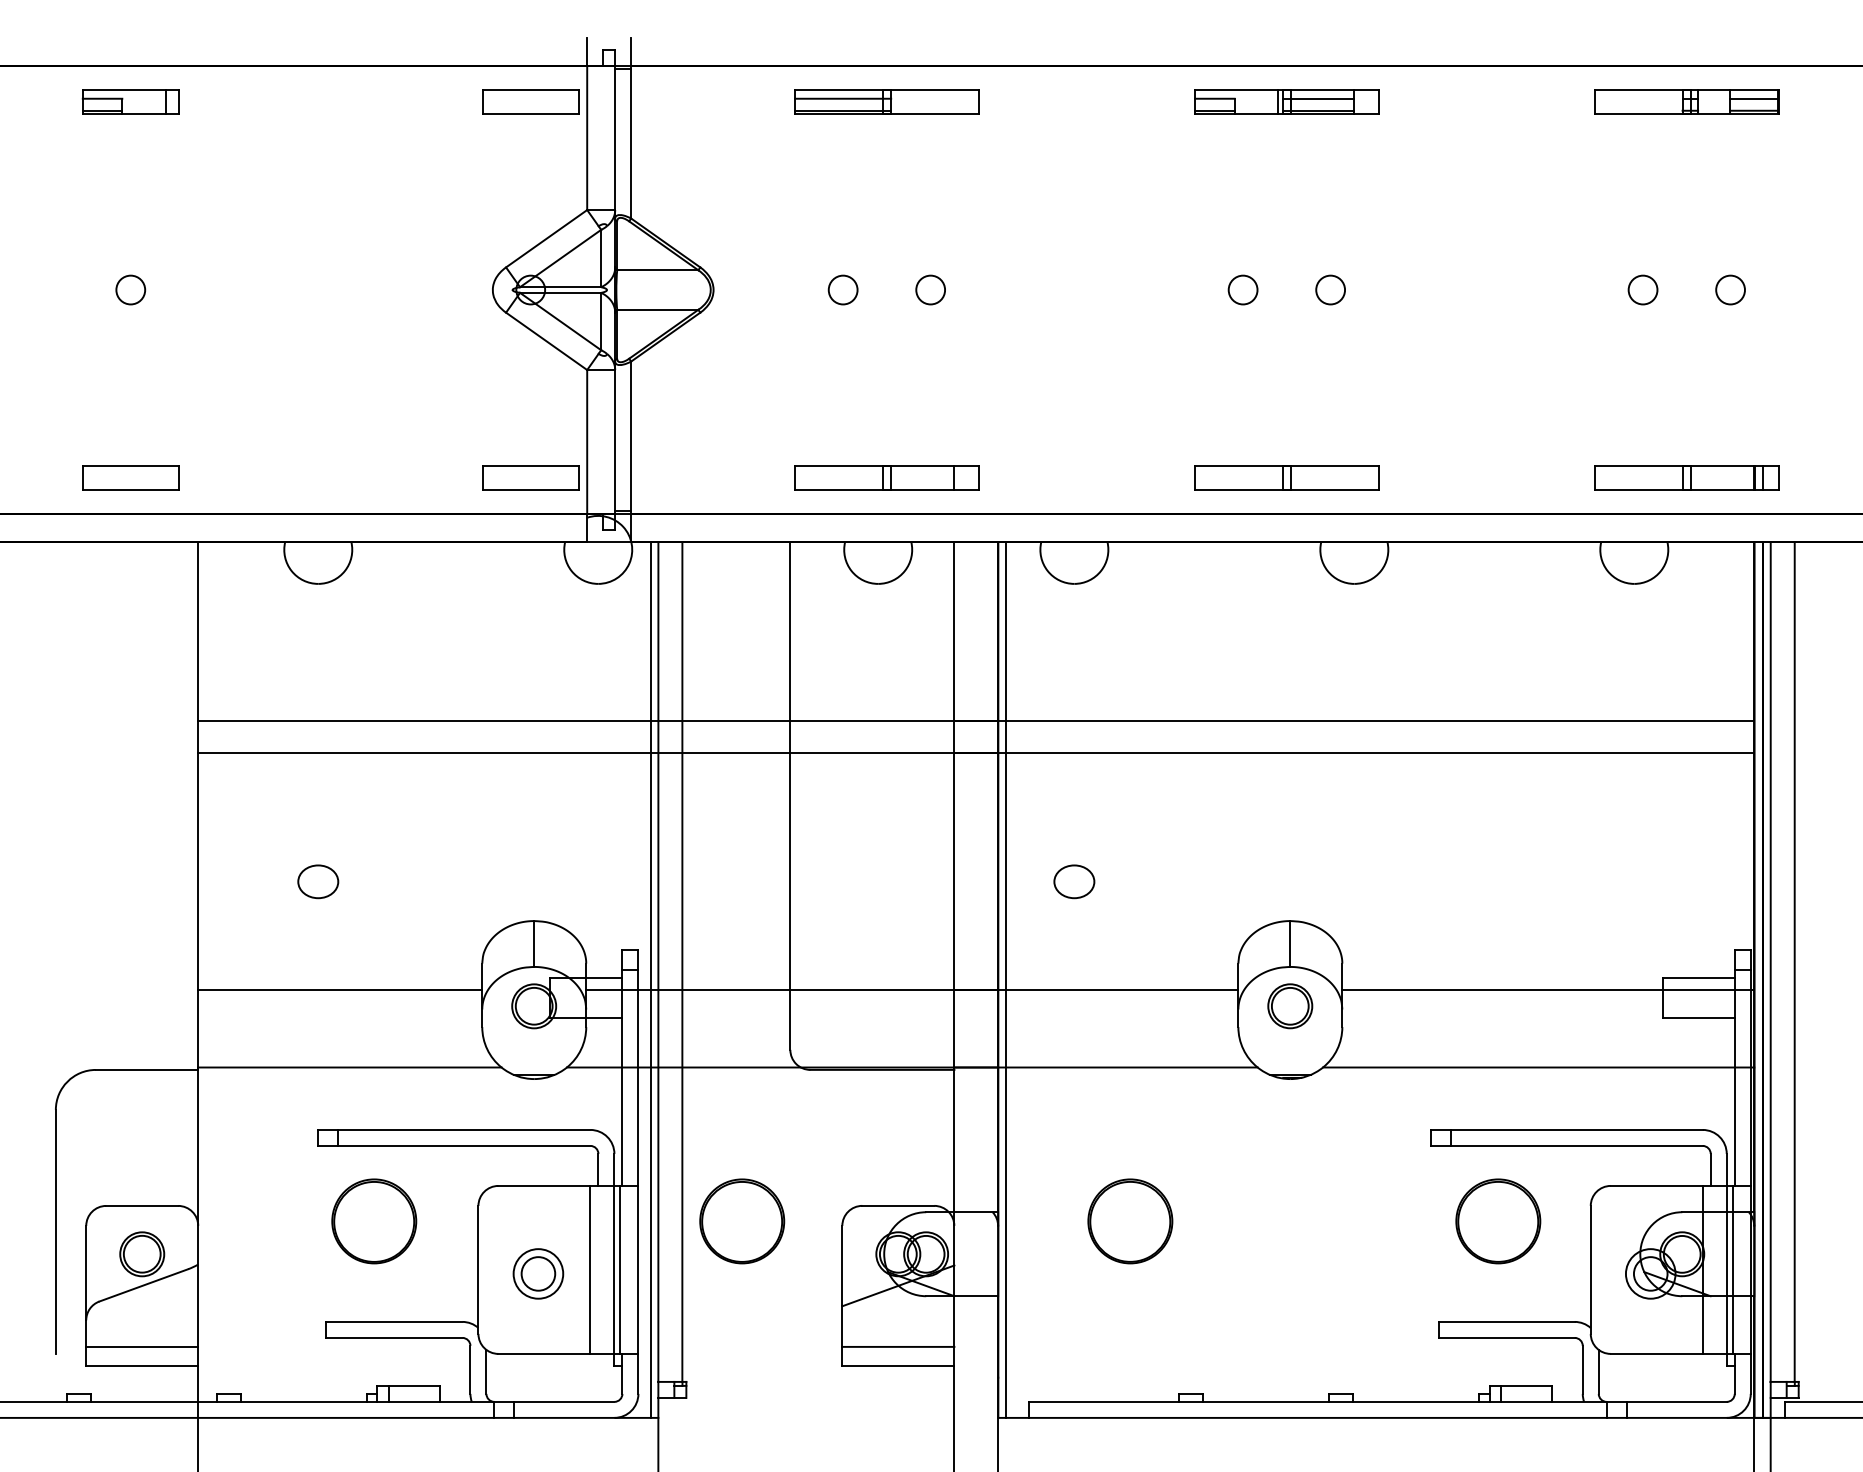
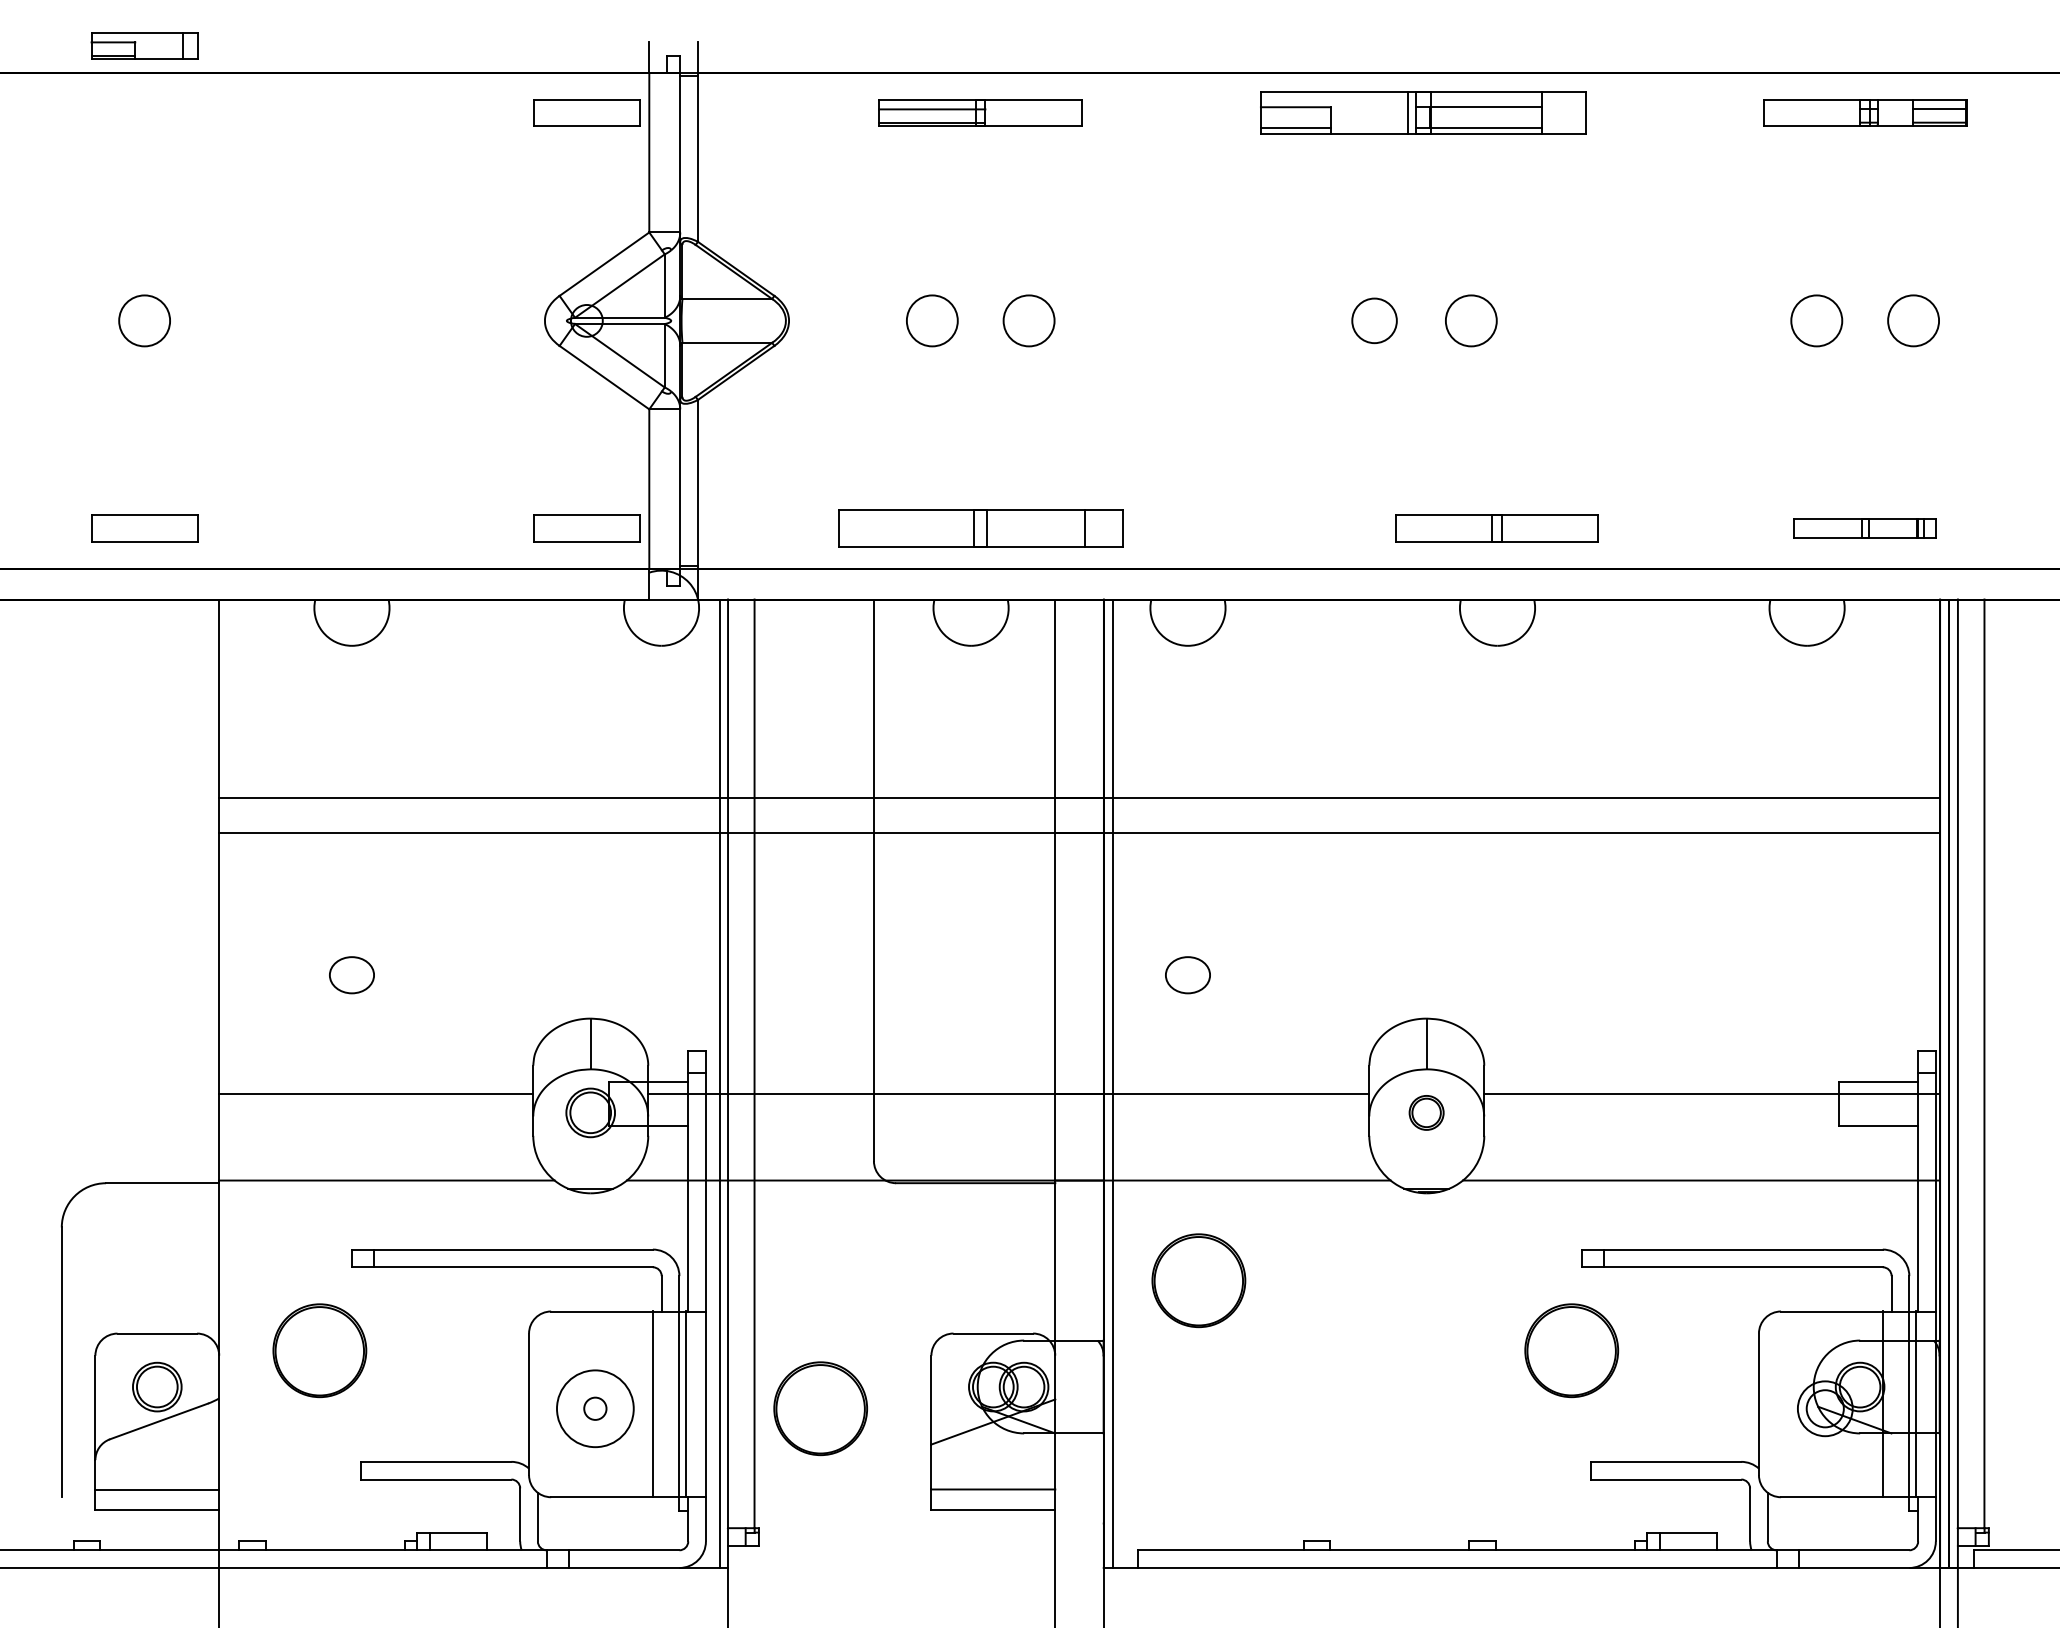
part: (130, 101) -> (144, 45), moved
part: (1286, 101) -> (1422, 112), size x1.6
circle: (130, 289) -> (144, 320), size x1.6
circle: (843, 289) -> (932, 320), size x1.6
circle: (931, 289) -> (1029, 320), size x1.6
circle: (1243, 289) -> (1374, 320), size x1.4
circle: (1330, 289) -> (1471, 320), size x1.6
circle: (1642, 289) -> (1816, 320), size x1.6
circle: (1730, 289) -> (1913, 320), size x1.6
part: (886, 477) -> (980, 528), size x1.4
part: (1286, 477) -> (1496, 528), moved
part: (1687, 477) -> (1865, 528), size x0.7
part: (1290, 1005) -> (1426, 1112), size x0.7
part: (373, 1221) -> (319, 1350), moved
part: (742, 1221) -> (820, 1408), moved
part: (1130, 1221) -> (1198, 1280), moved
part: (1498, 1221) -> (1571, 1350), moved
circle: (537, 1273) -> (594, 1408), size x0.6
circle: (537, 1273) -> (594, 1408), size x1.4

